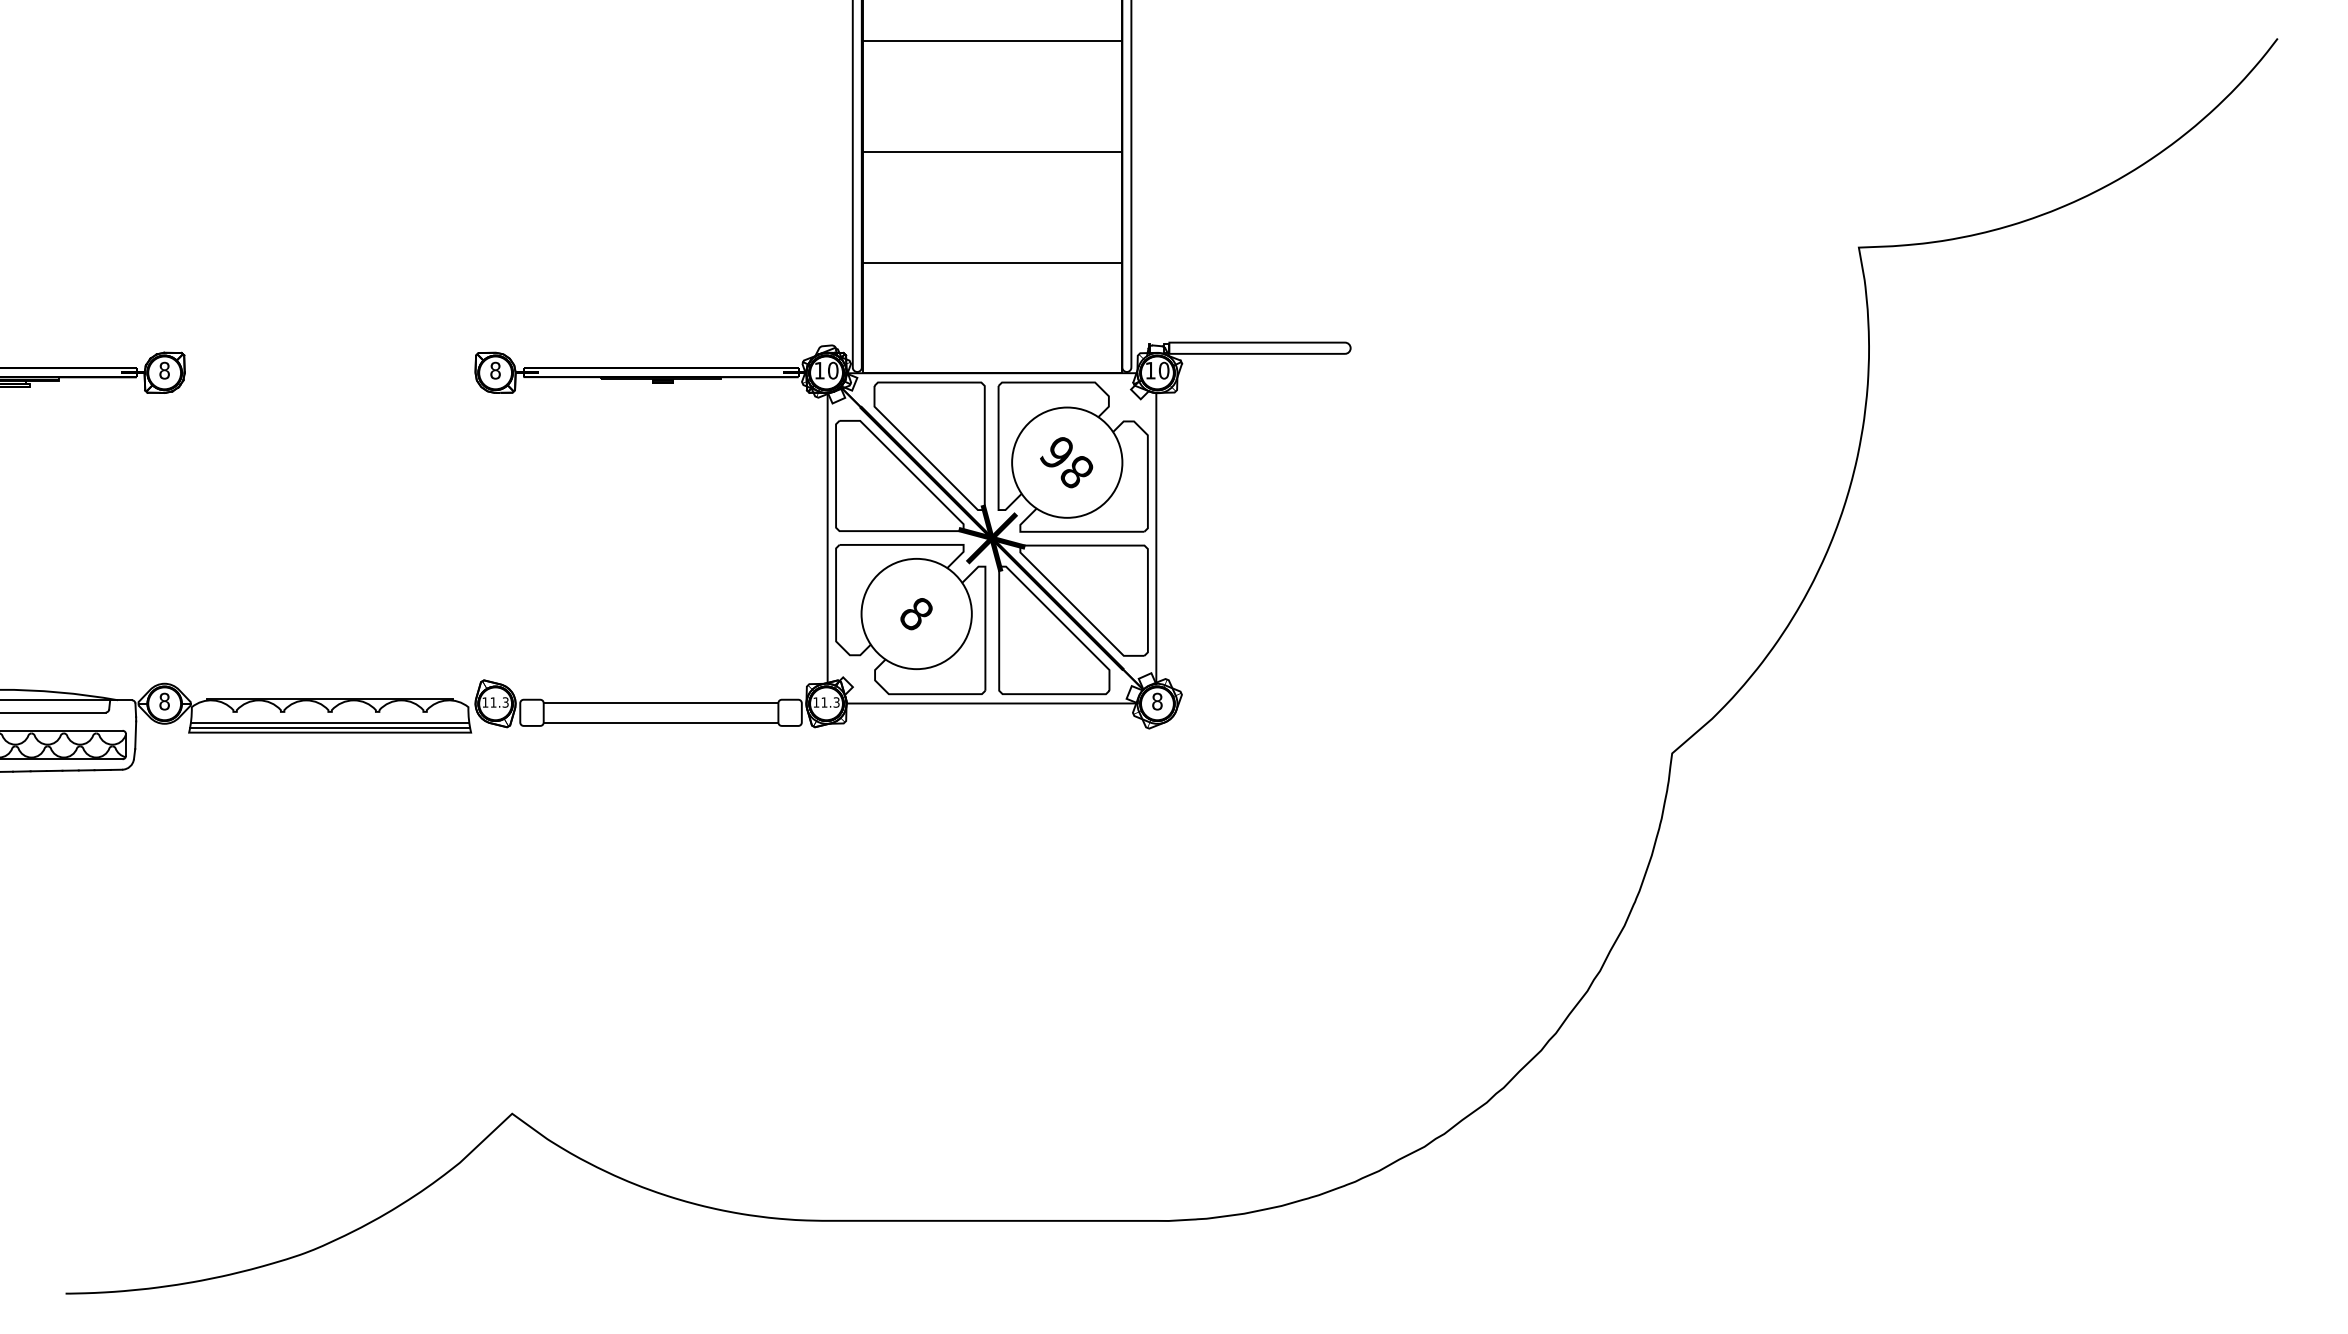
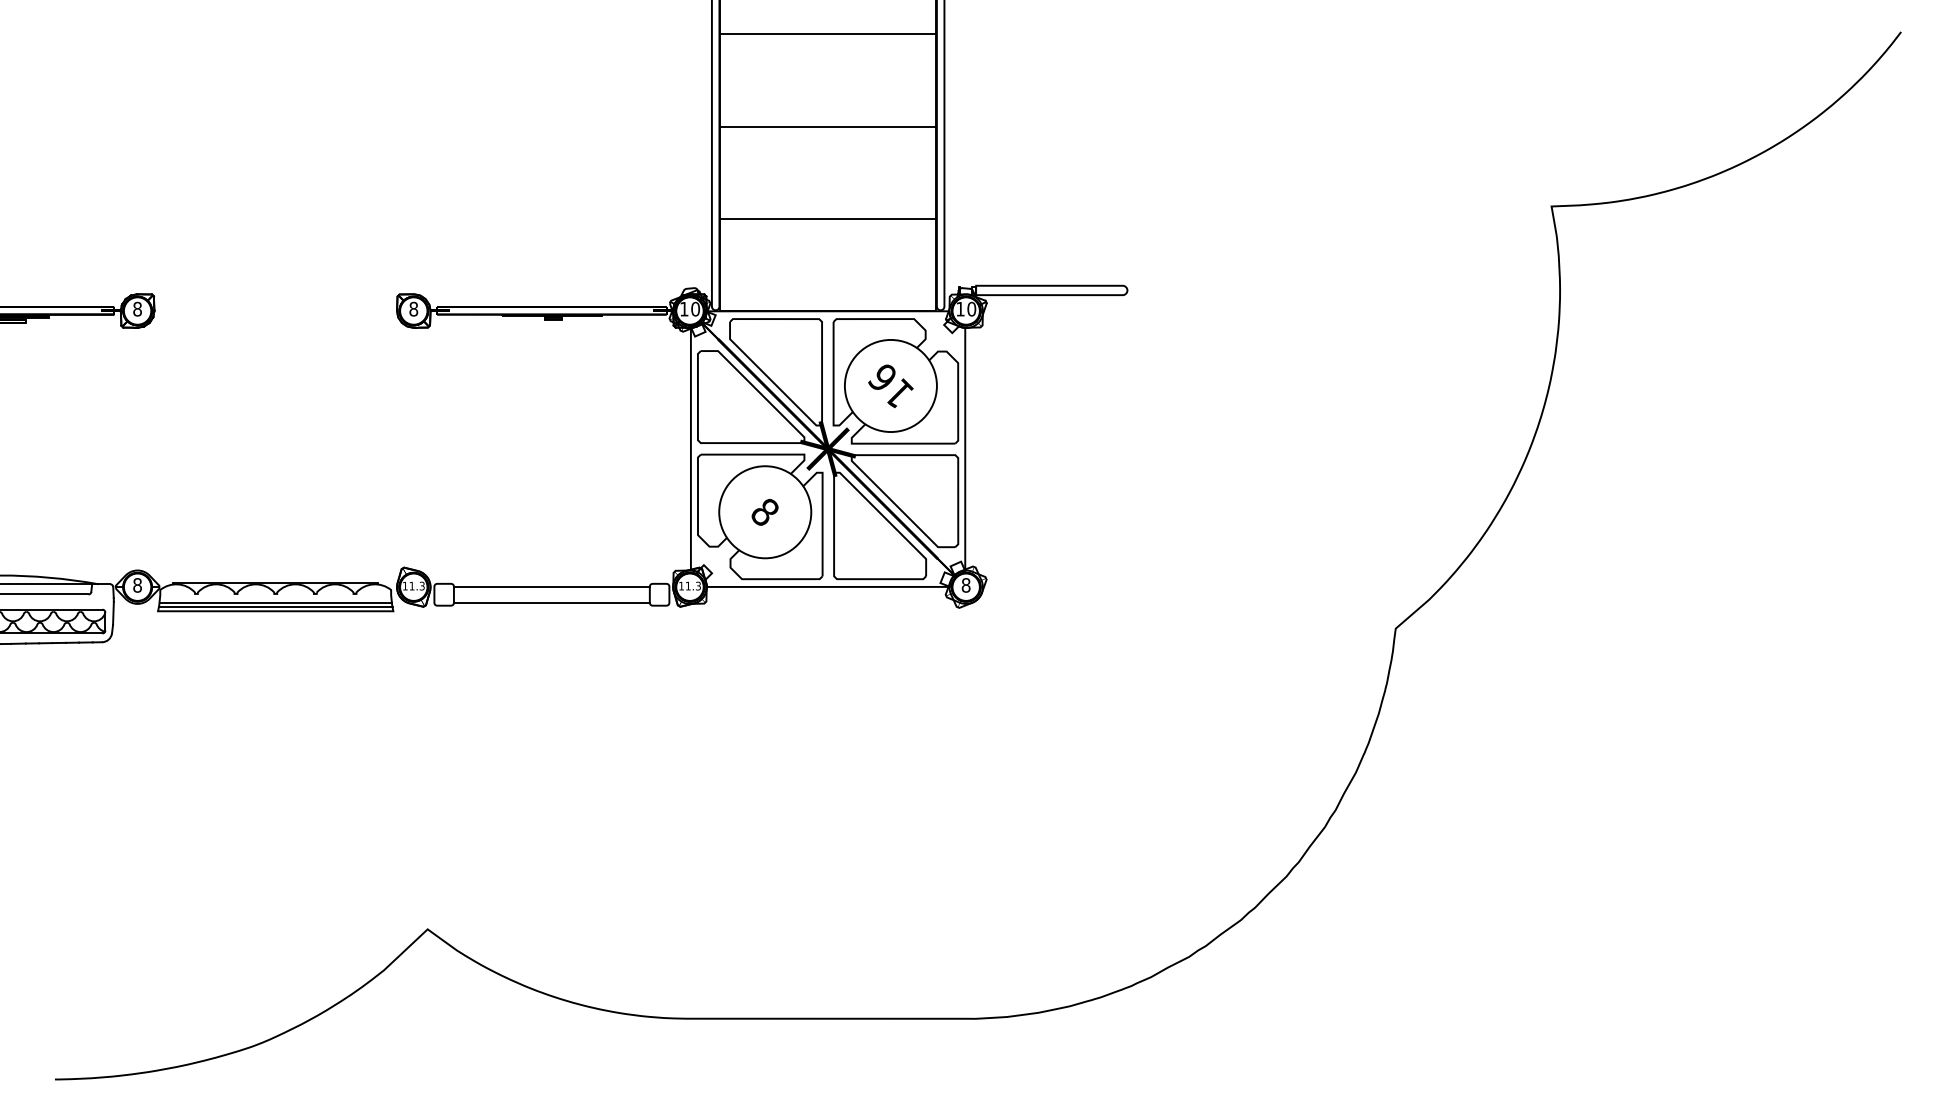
text: (1077, 471) -> (899, 393), 86 -> 16

